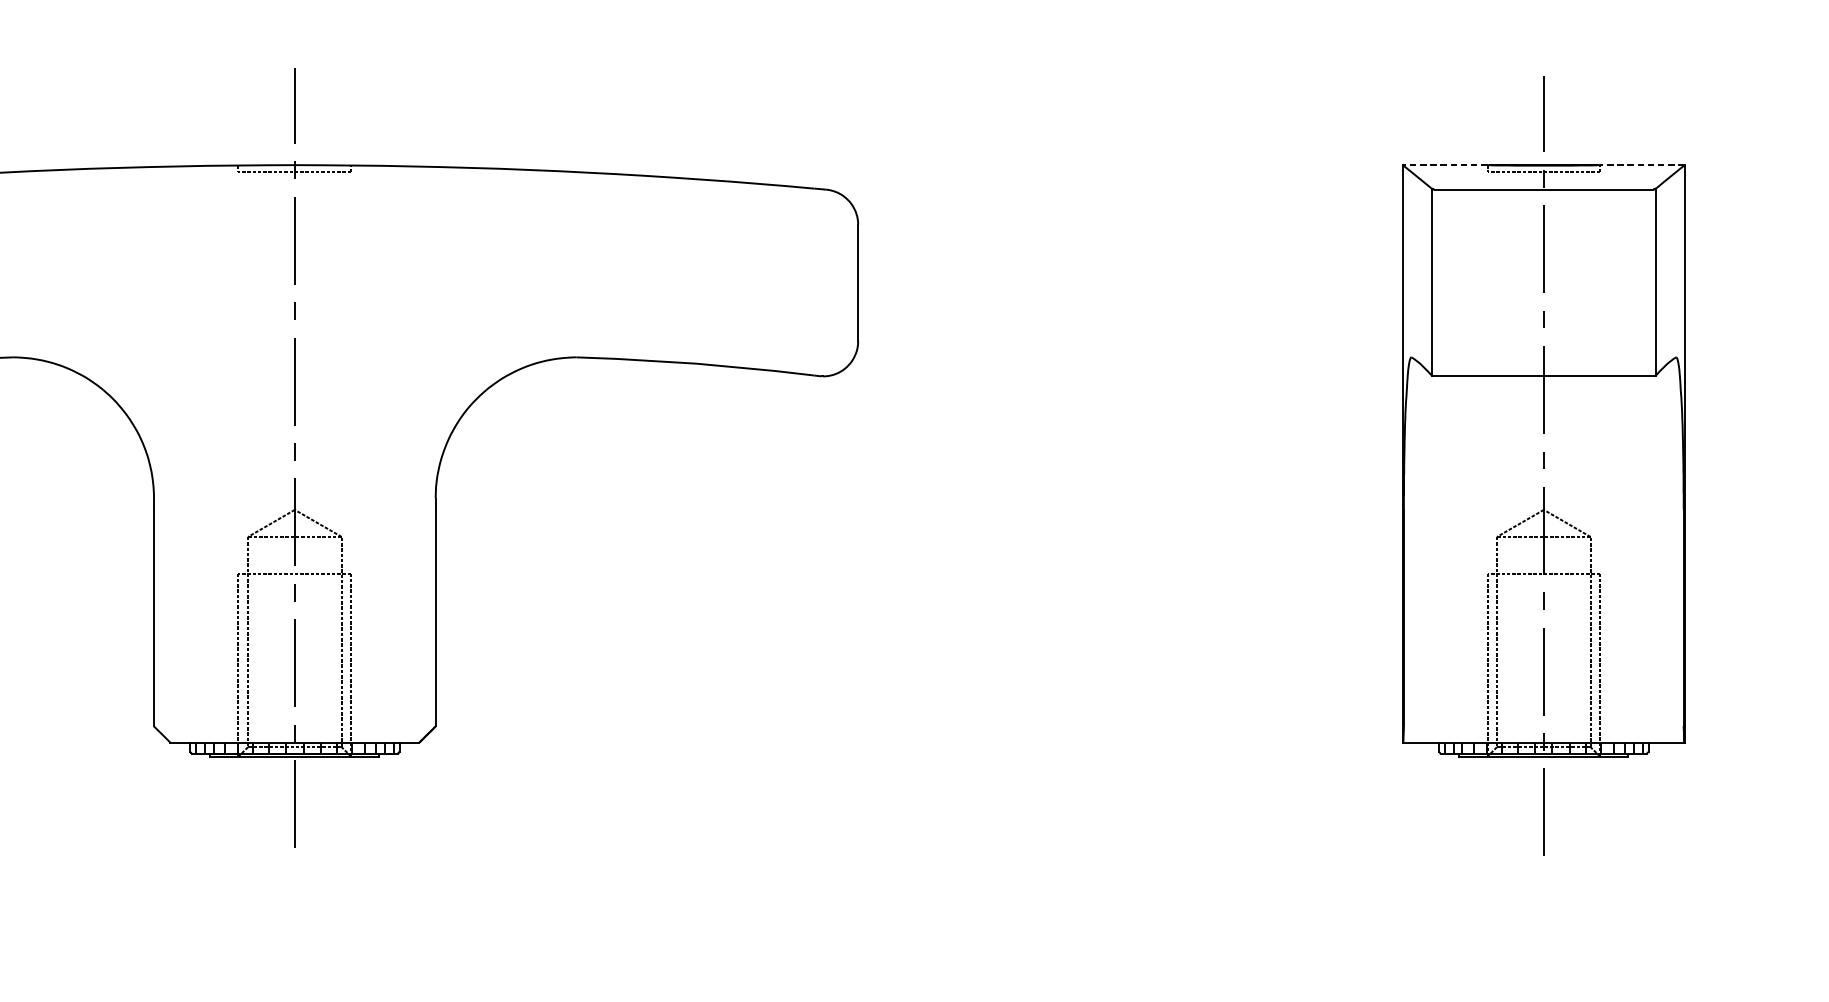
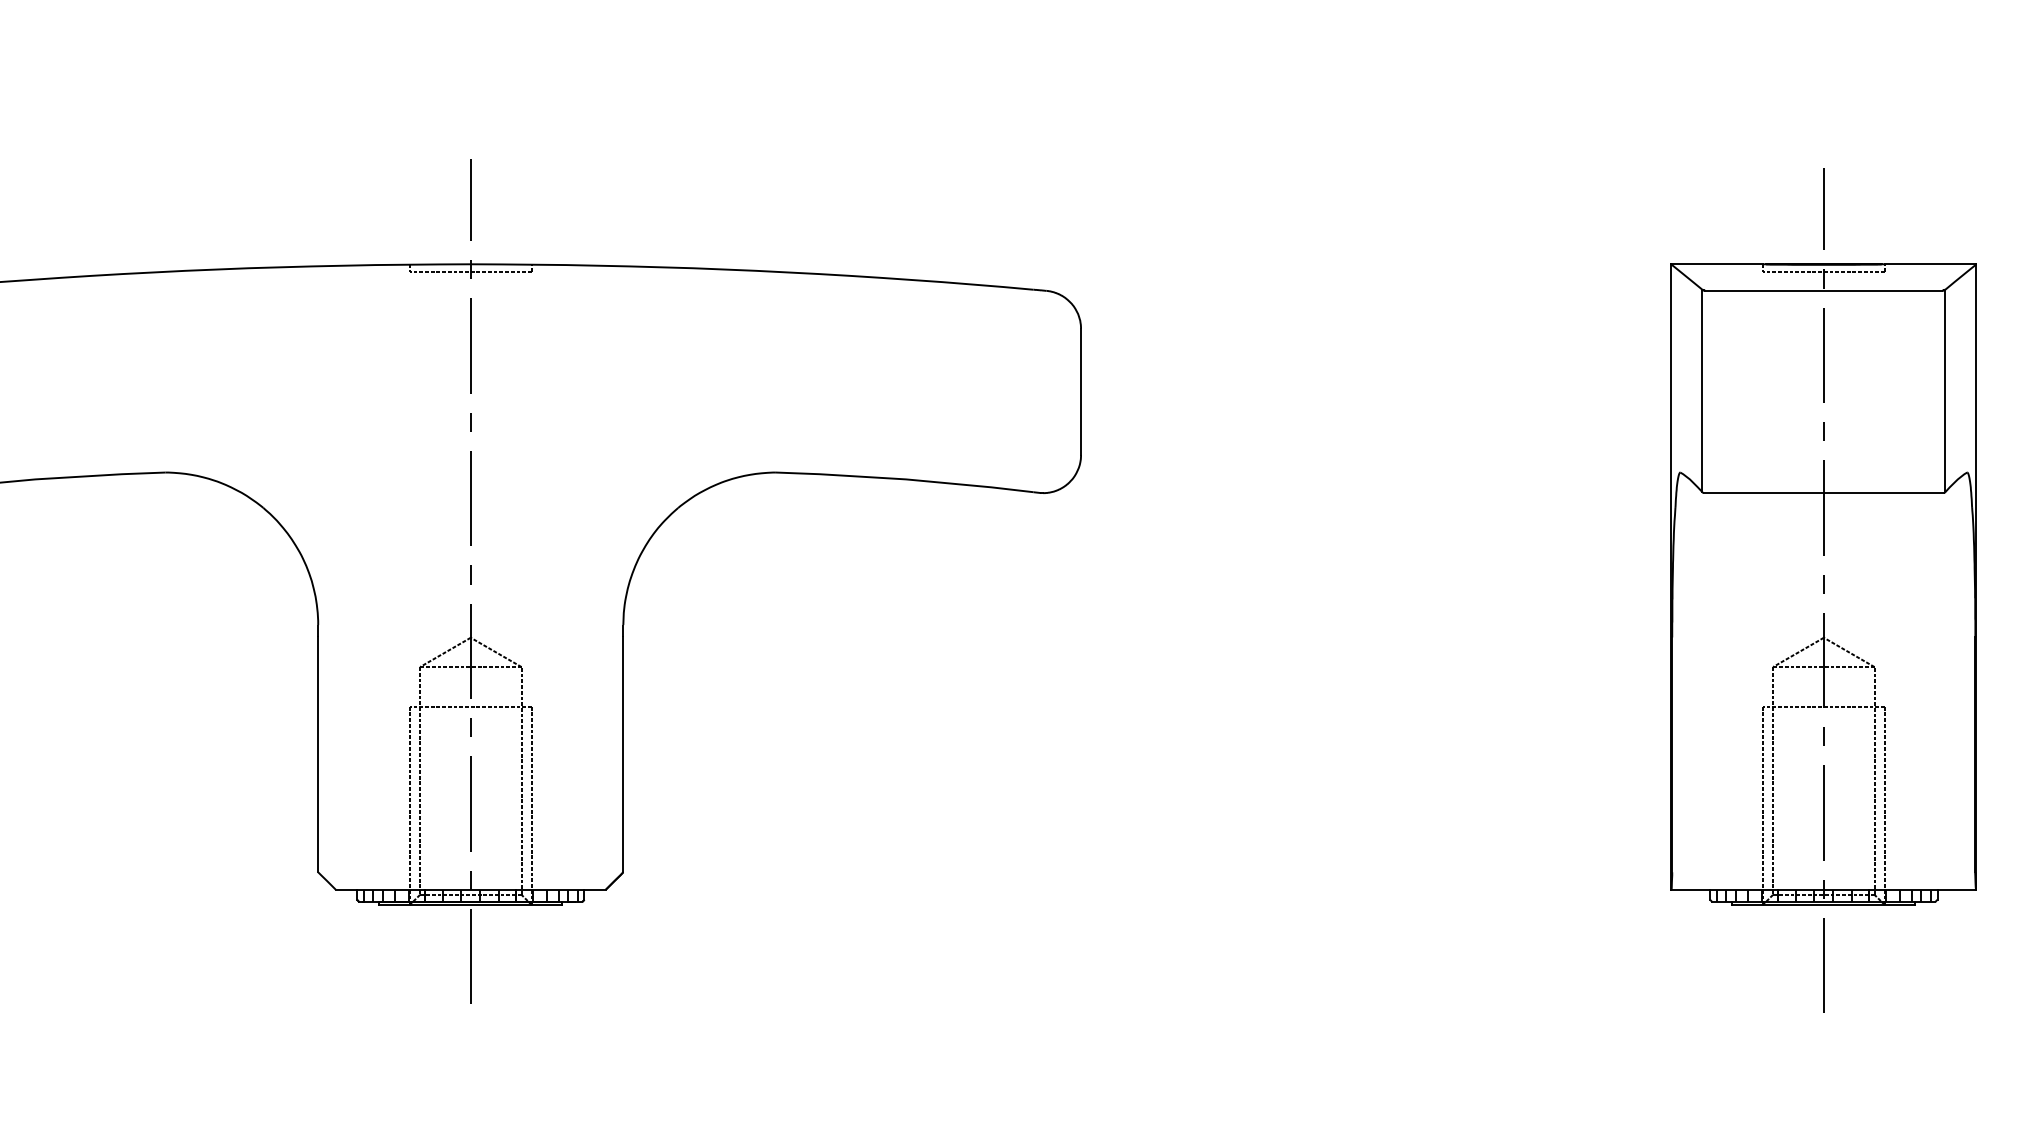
line: (1445, 165) -> (1717, 264), dashed -> solid
line: (1642, 165) -> (1930, 264), dashed -> solid

